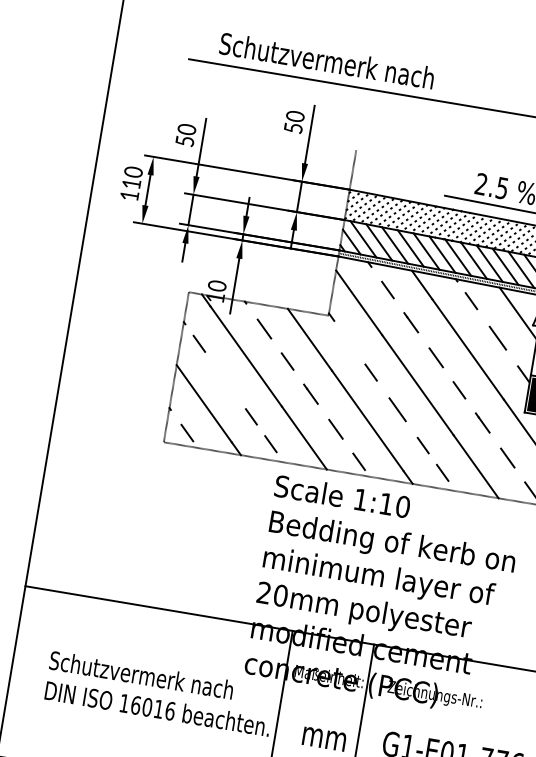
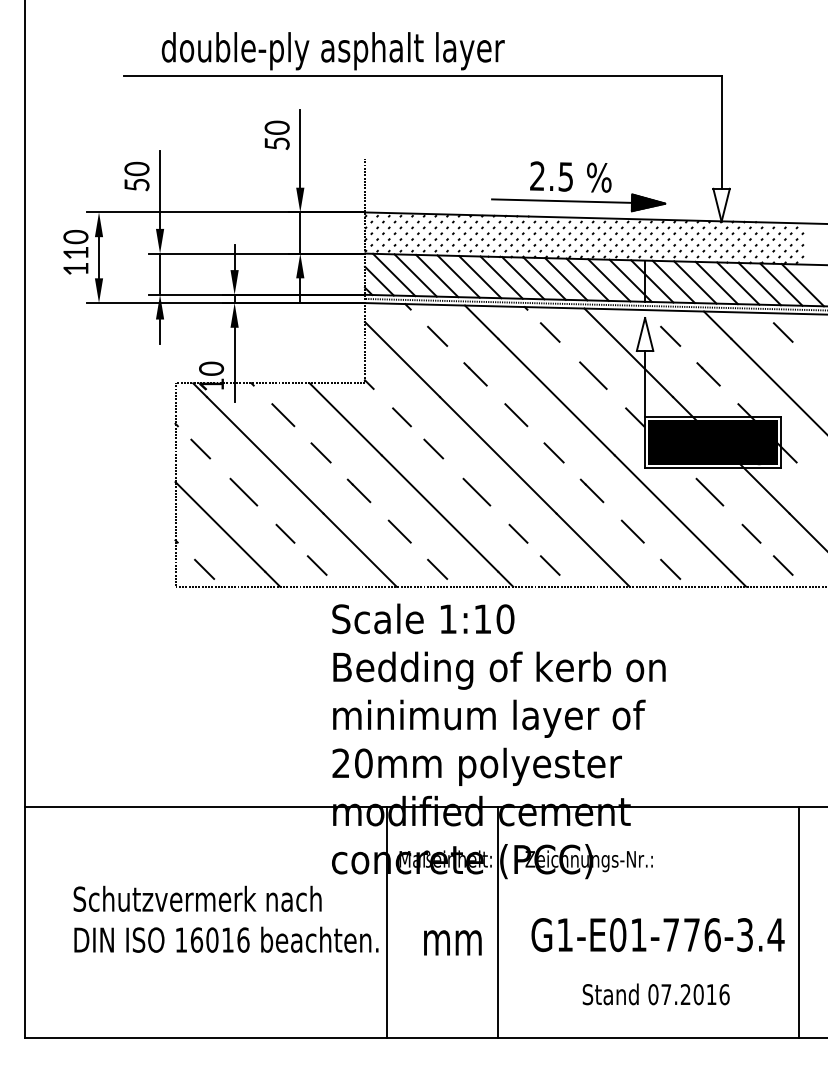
text: (345, 67) -> (332, 51), Schutzvermerk nach -> double-ply asphalt layer
line: (351, 345) -> (401, 417), added
line: (225, 380) -> (243, 491), added

